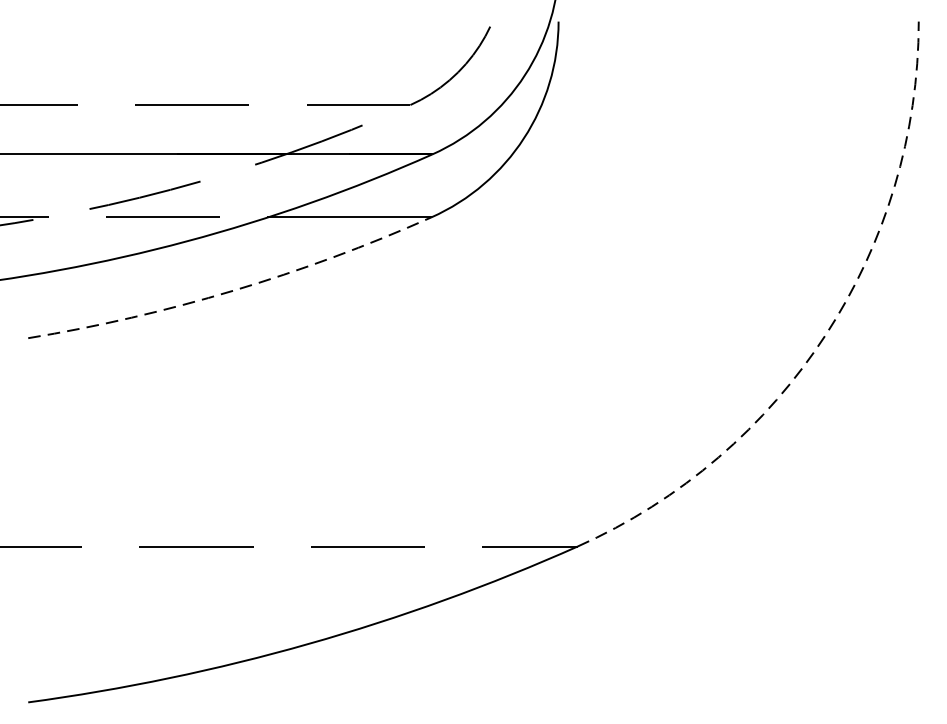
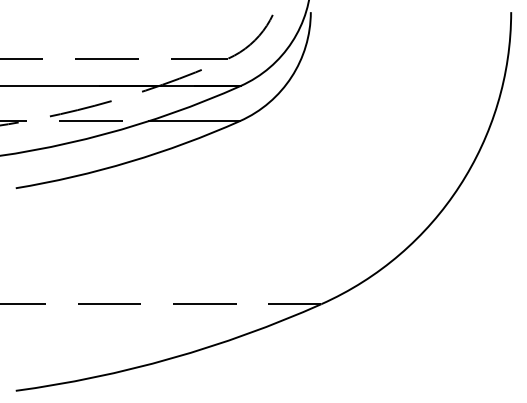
arc: (234, 290) -> (130, 161), dashed -> solid
arc: (825, 335) -> (459, 186), dashed -> solid

